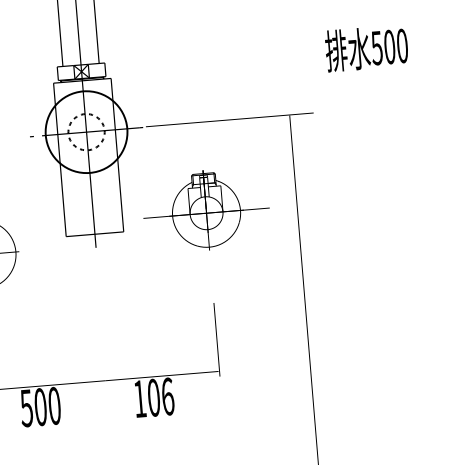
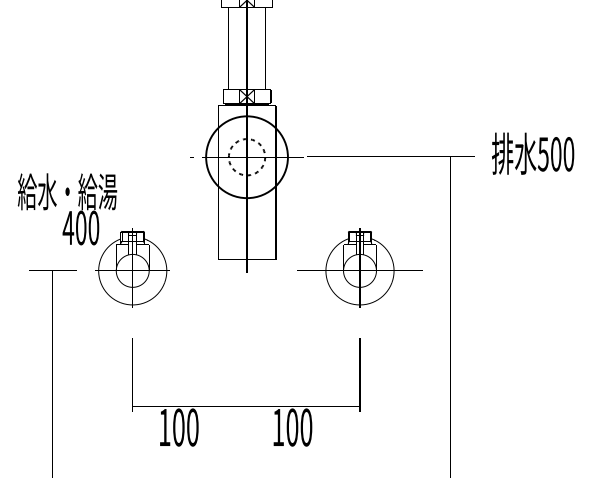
text: (367, 48) -> (533, 153), moved
part: (205, 209) -> (359, 267), moved
text: (167, 396) -> (306, 427), 106 -> 100
text: (26, 408) -> (164, 427), 500 -> 100

